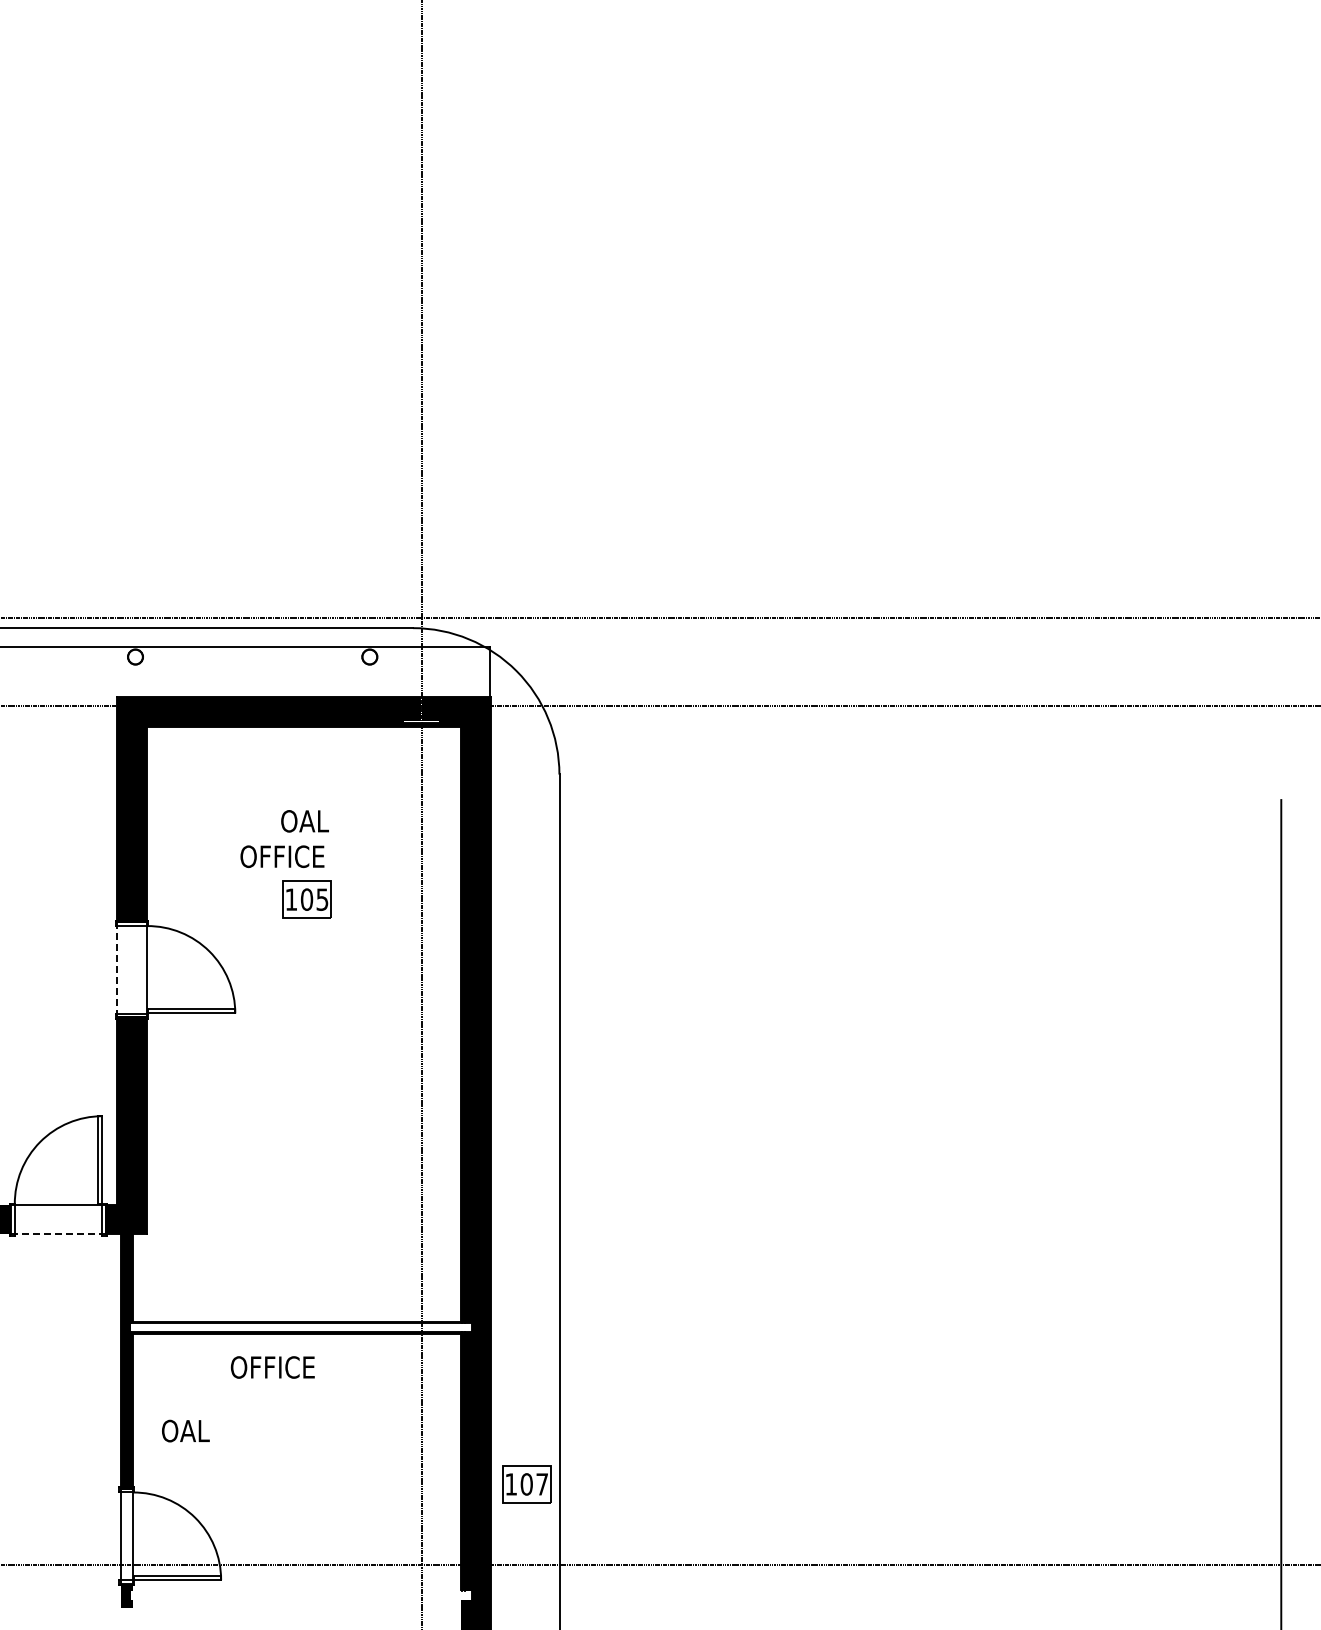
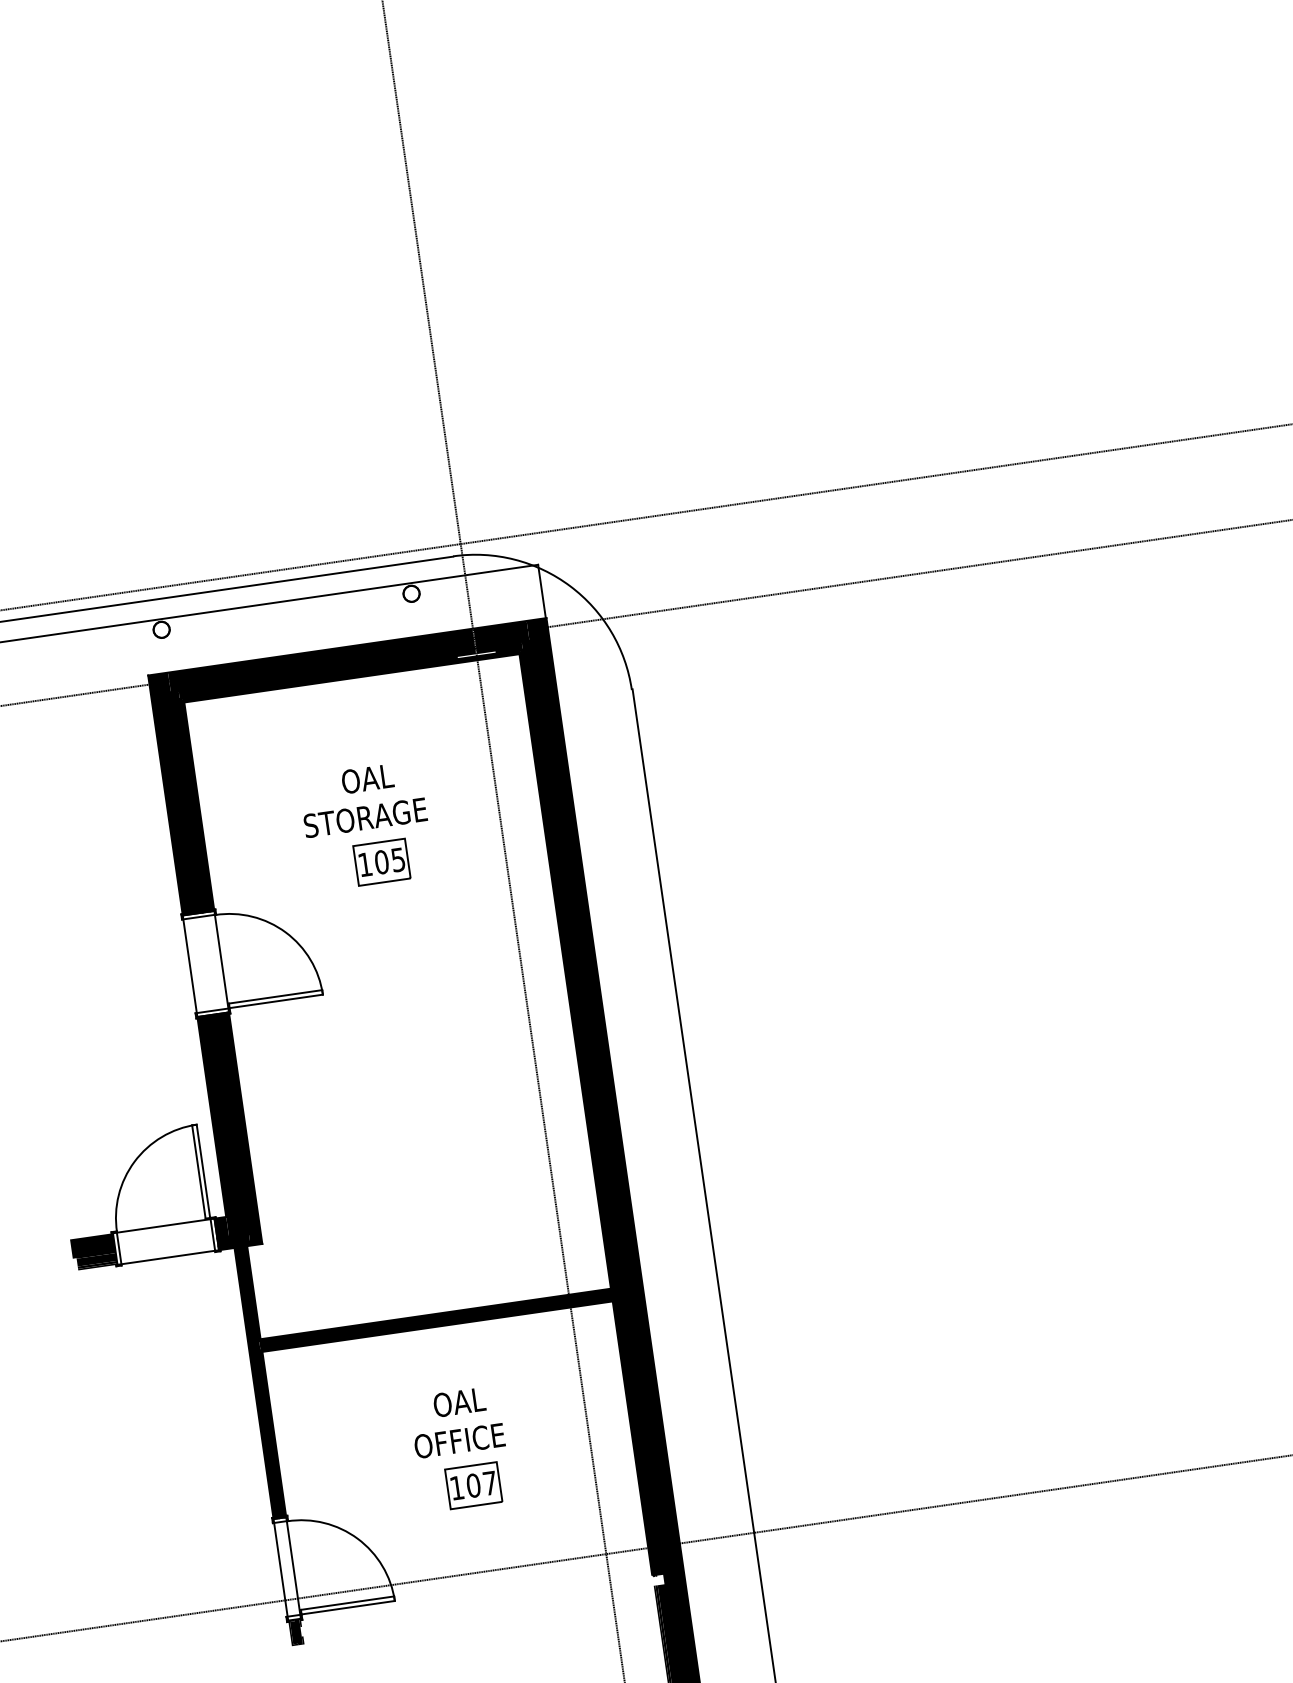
text: (297, 856) -> (365, 817), OFFICE -> STORAGE
line: (117, 969) -> (190, 965), dashed -> solid
line: (58, 1234) -> (168, 1257), dashed -> solid
fill: (300, 1327) -> (440, 1319), added
text: (272, 1367) -> (459, 1441), moved
text: (185, 1430) -> (459, 1401), moved
part: (526, 1484) -> (473, 1485), moved

